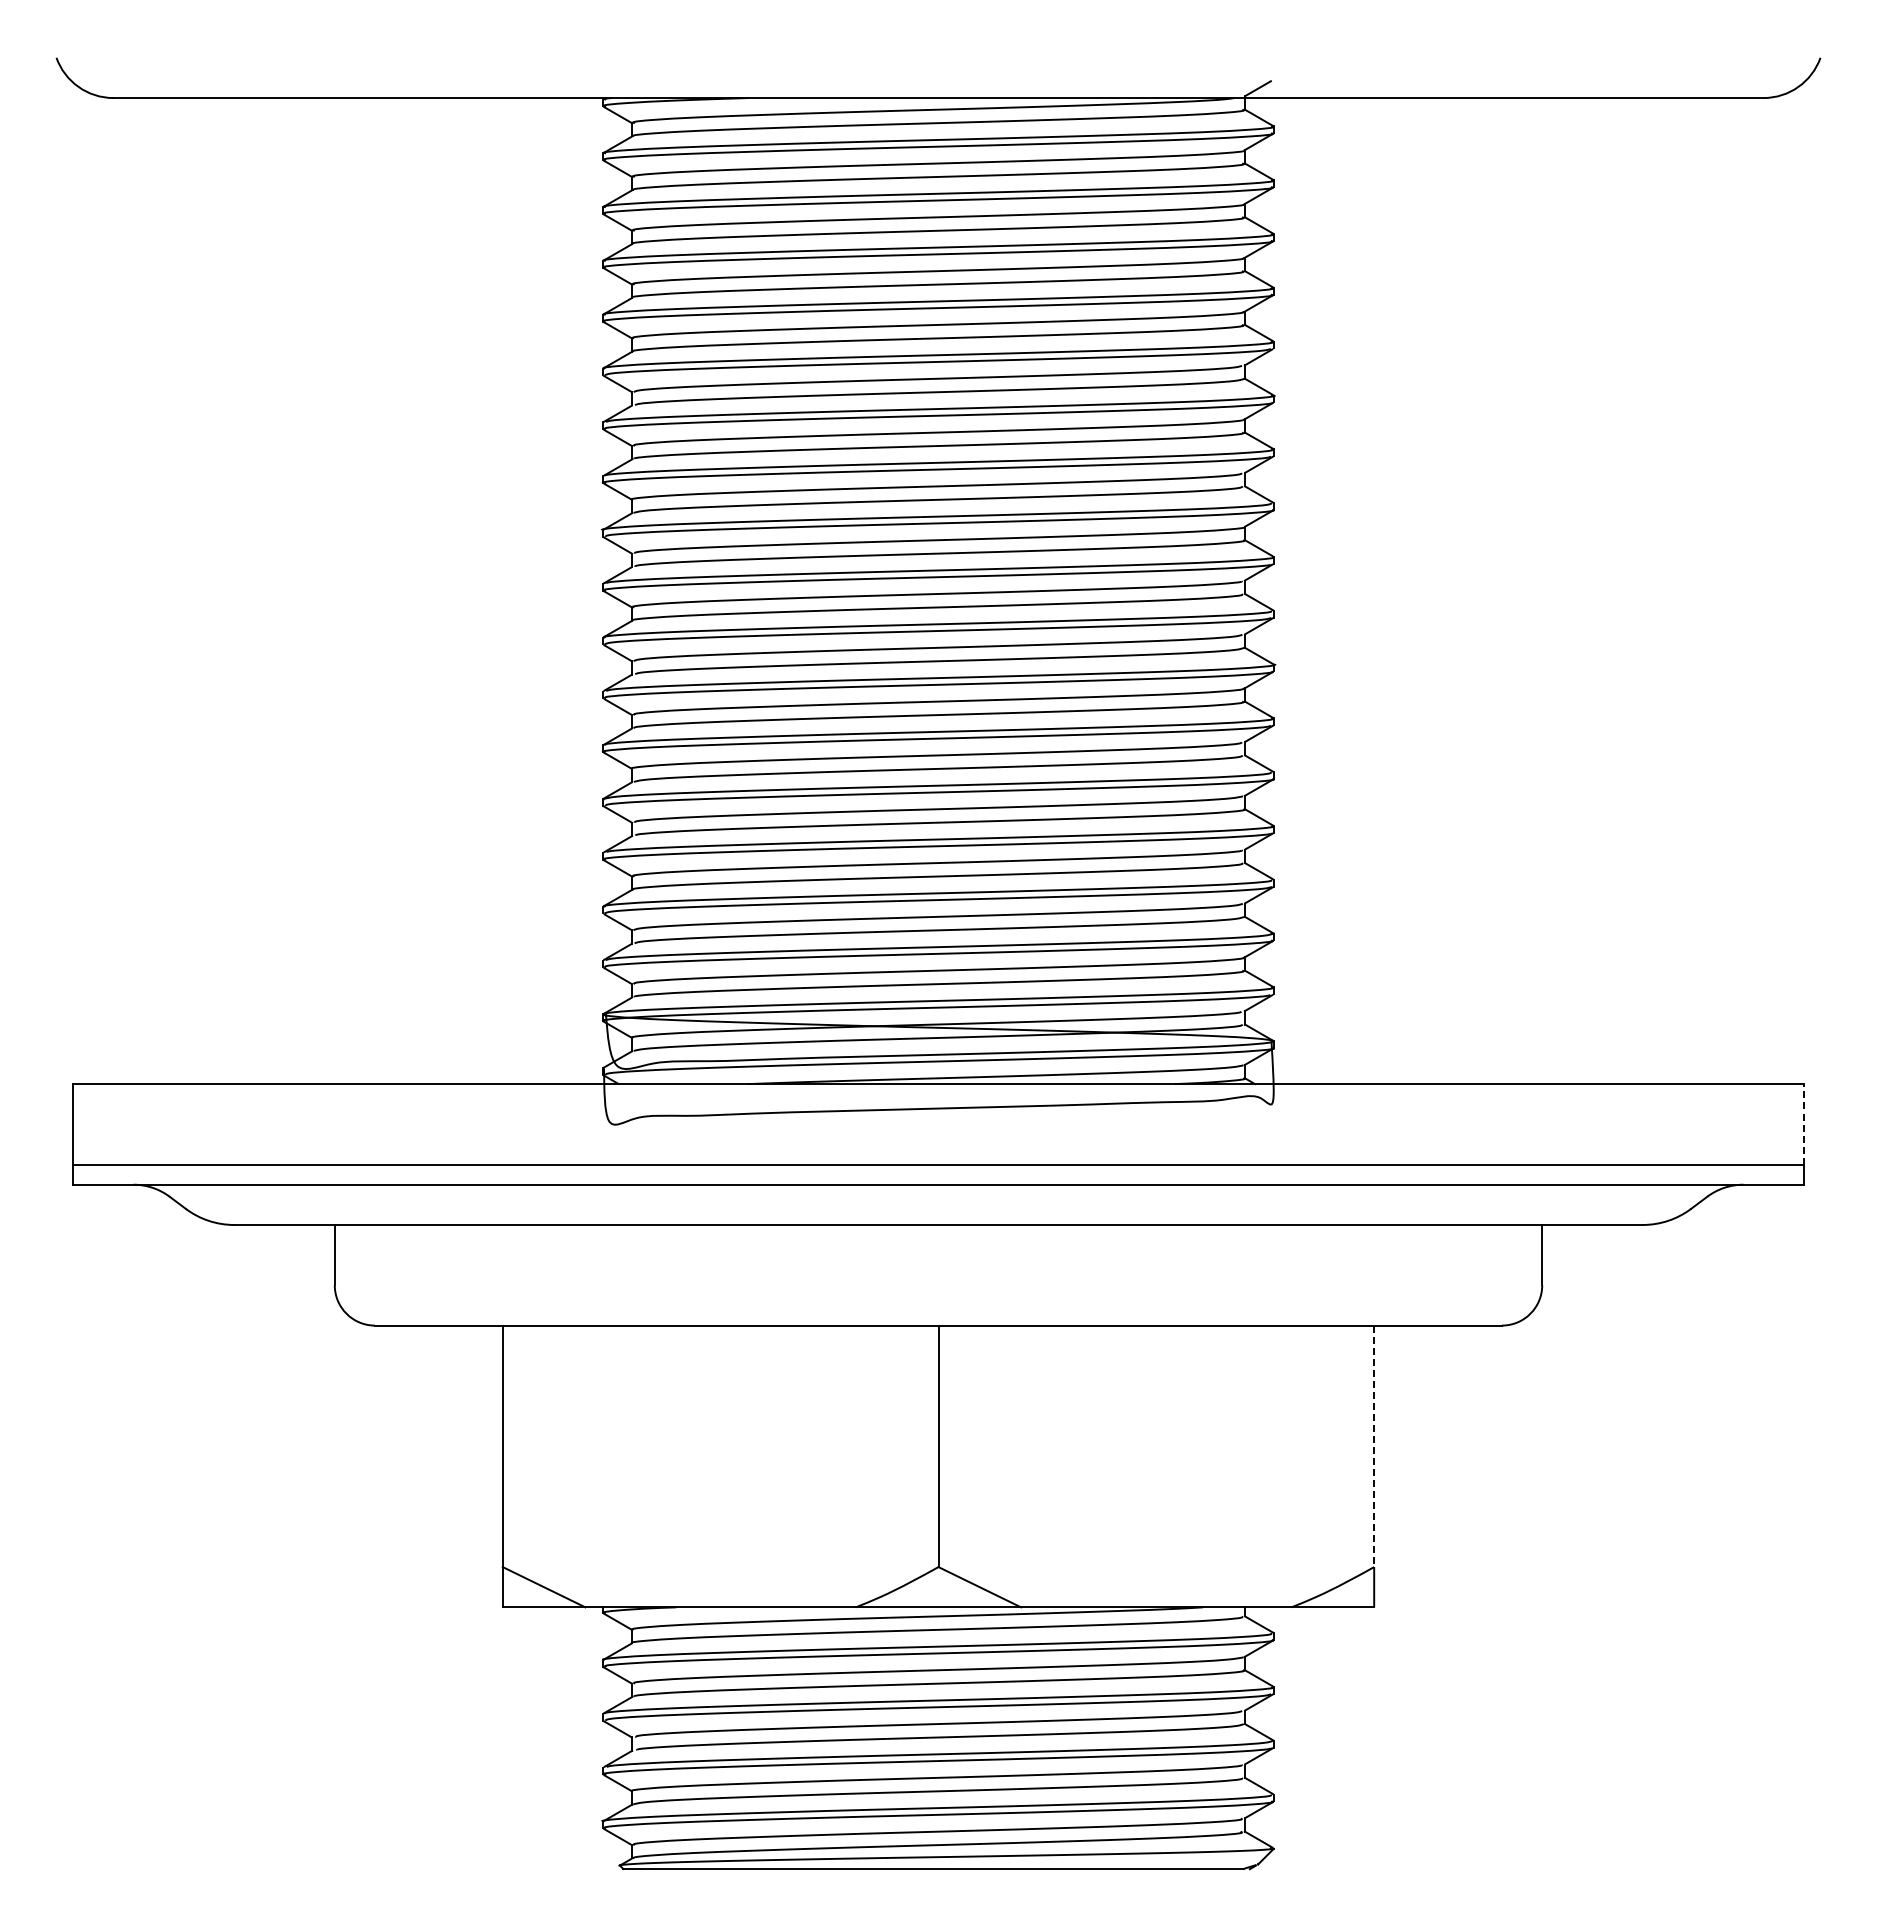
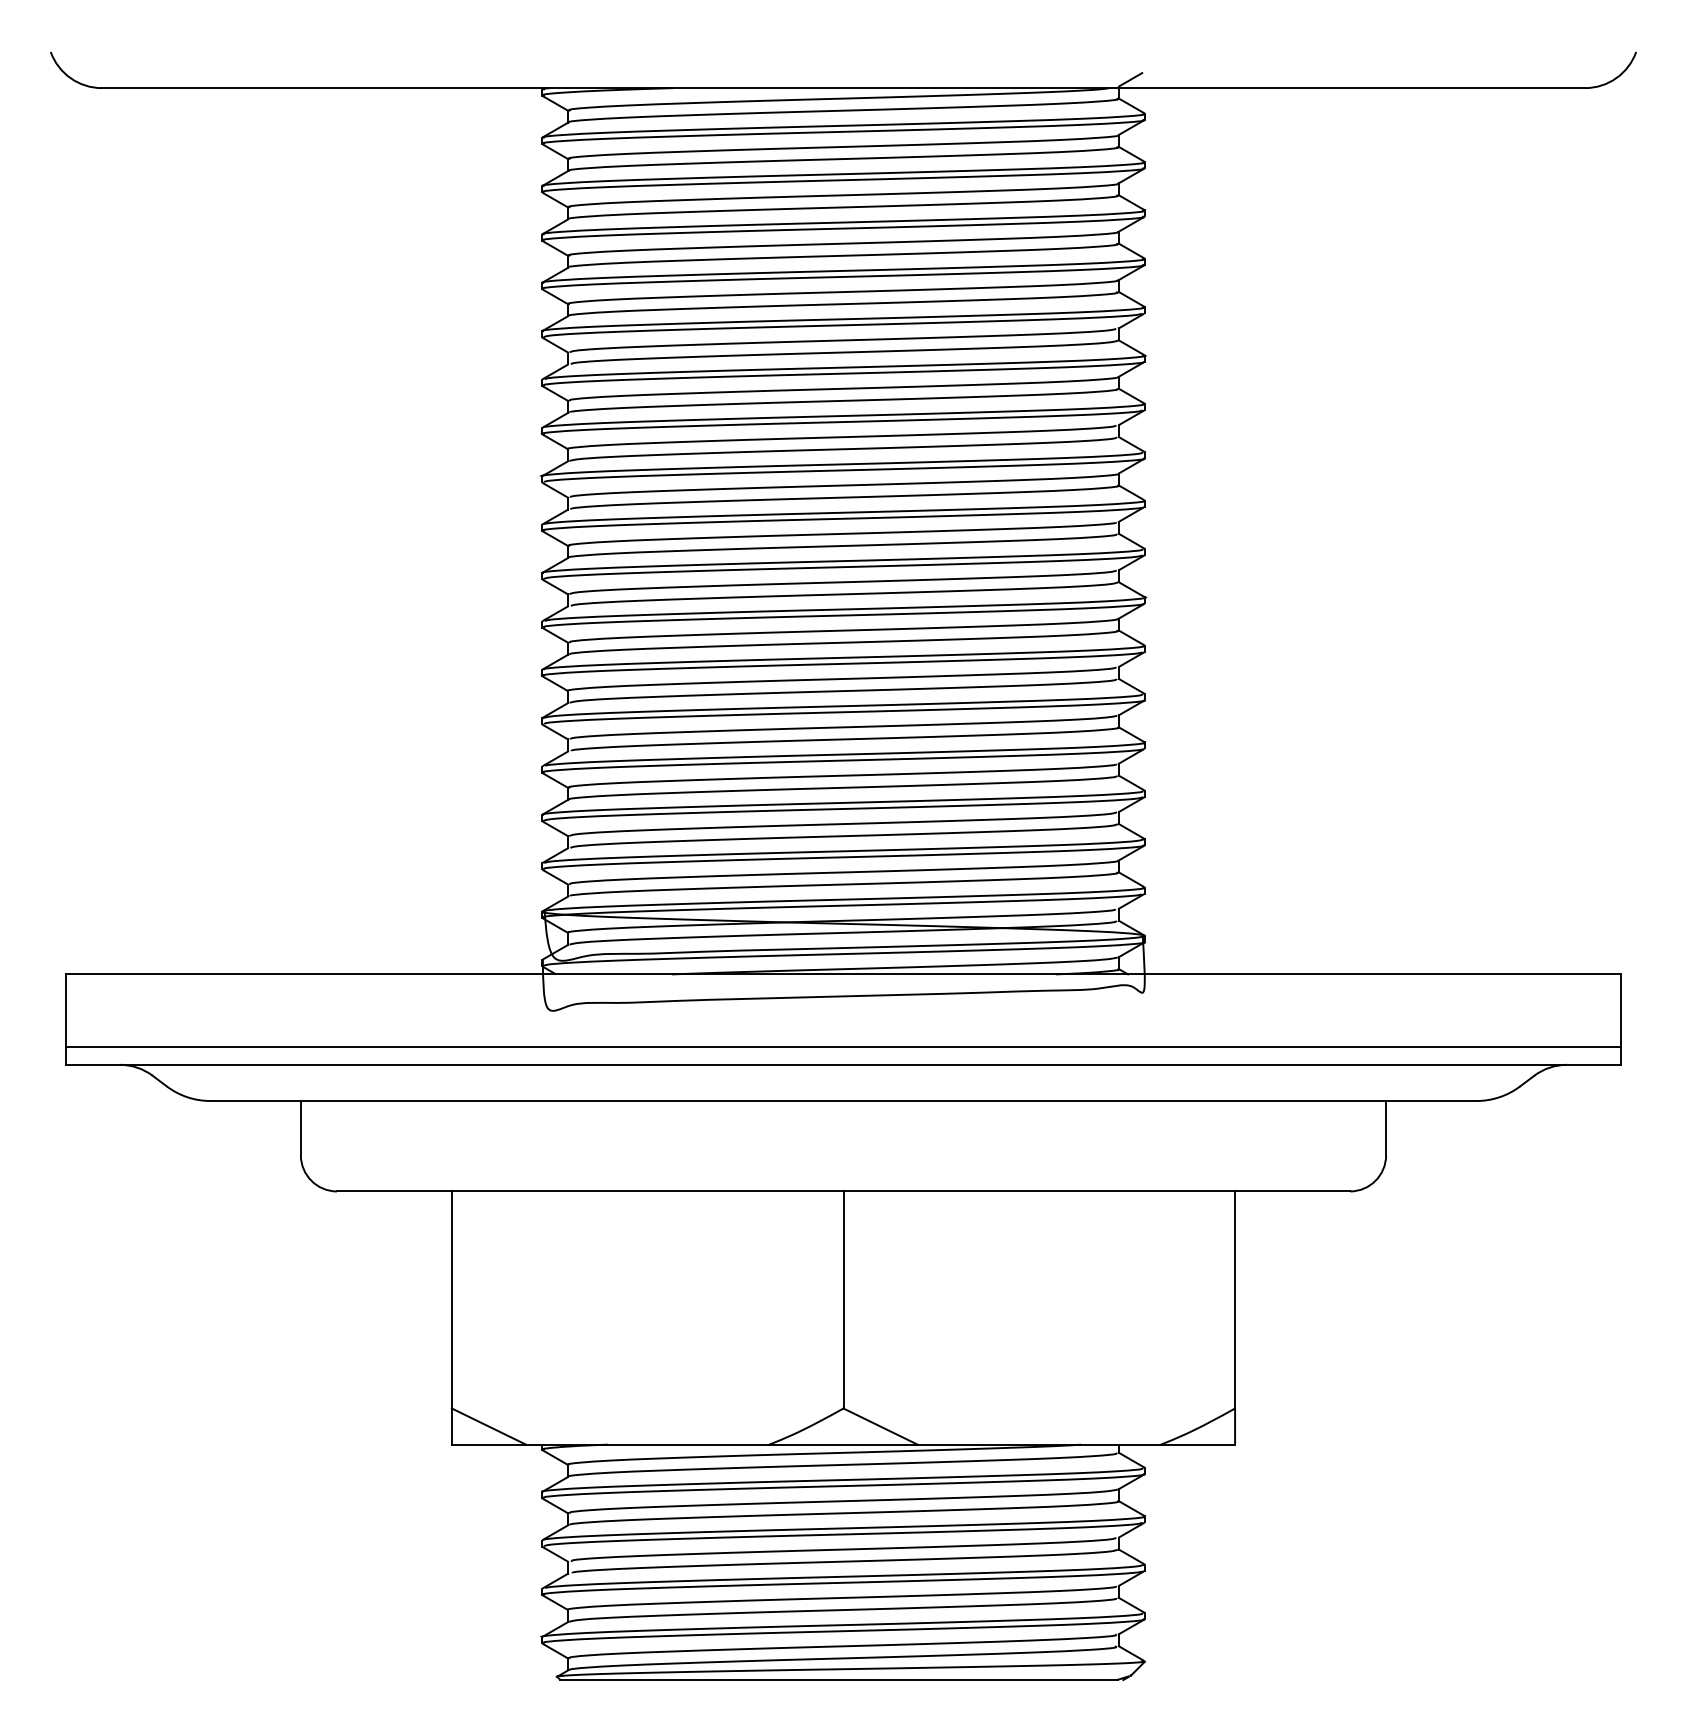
line: (1803, 1123) -> (1620, 1009), dashed -> solid
line: (1374, 1446) -> (1235, 1300), dashed -> solid

